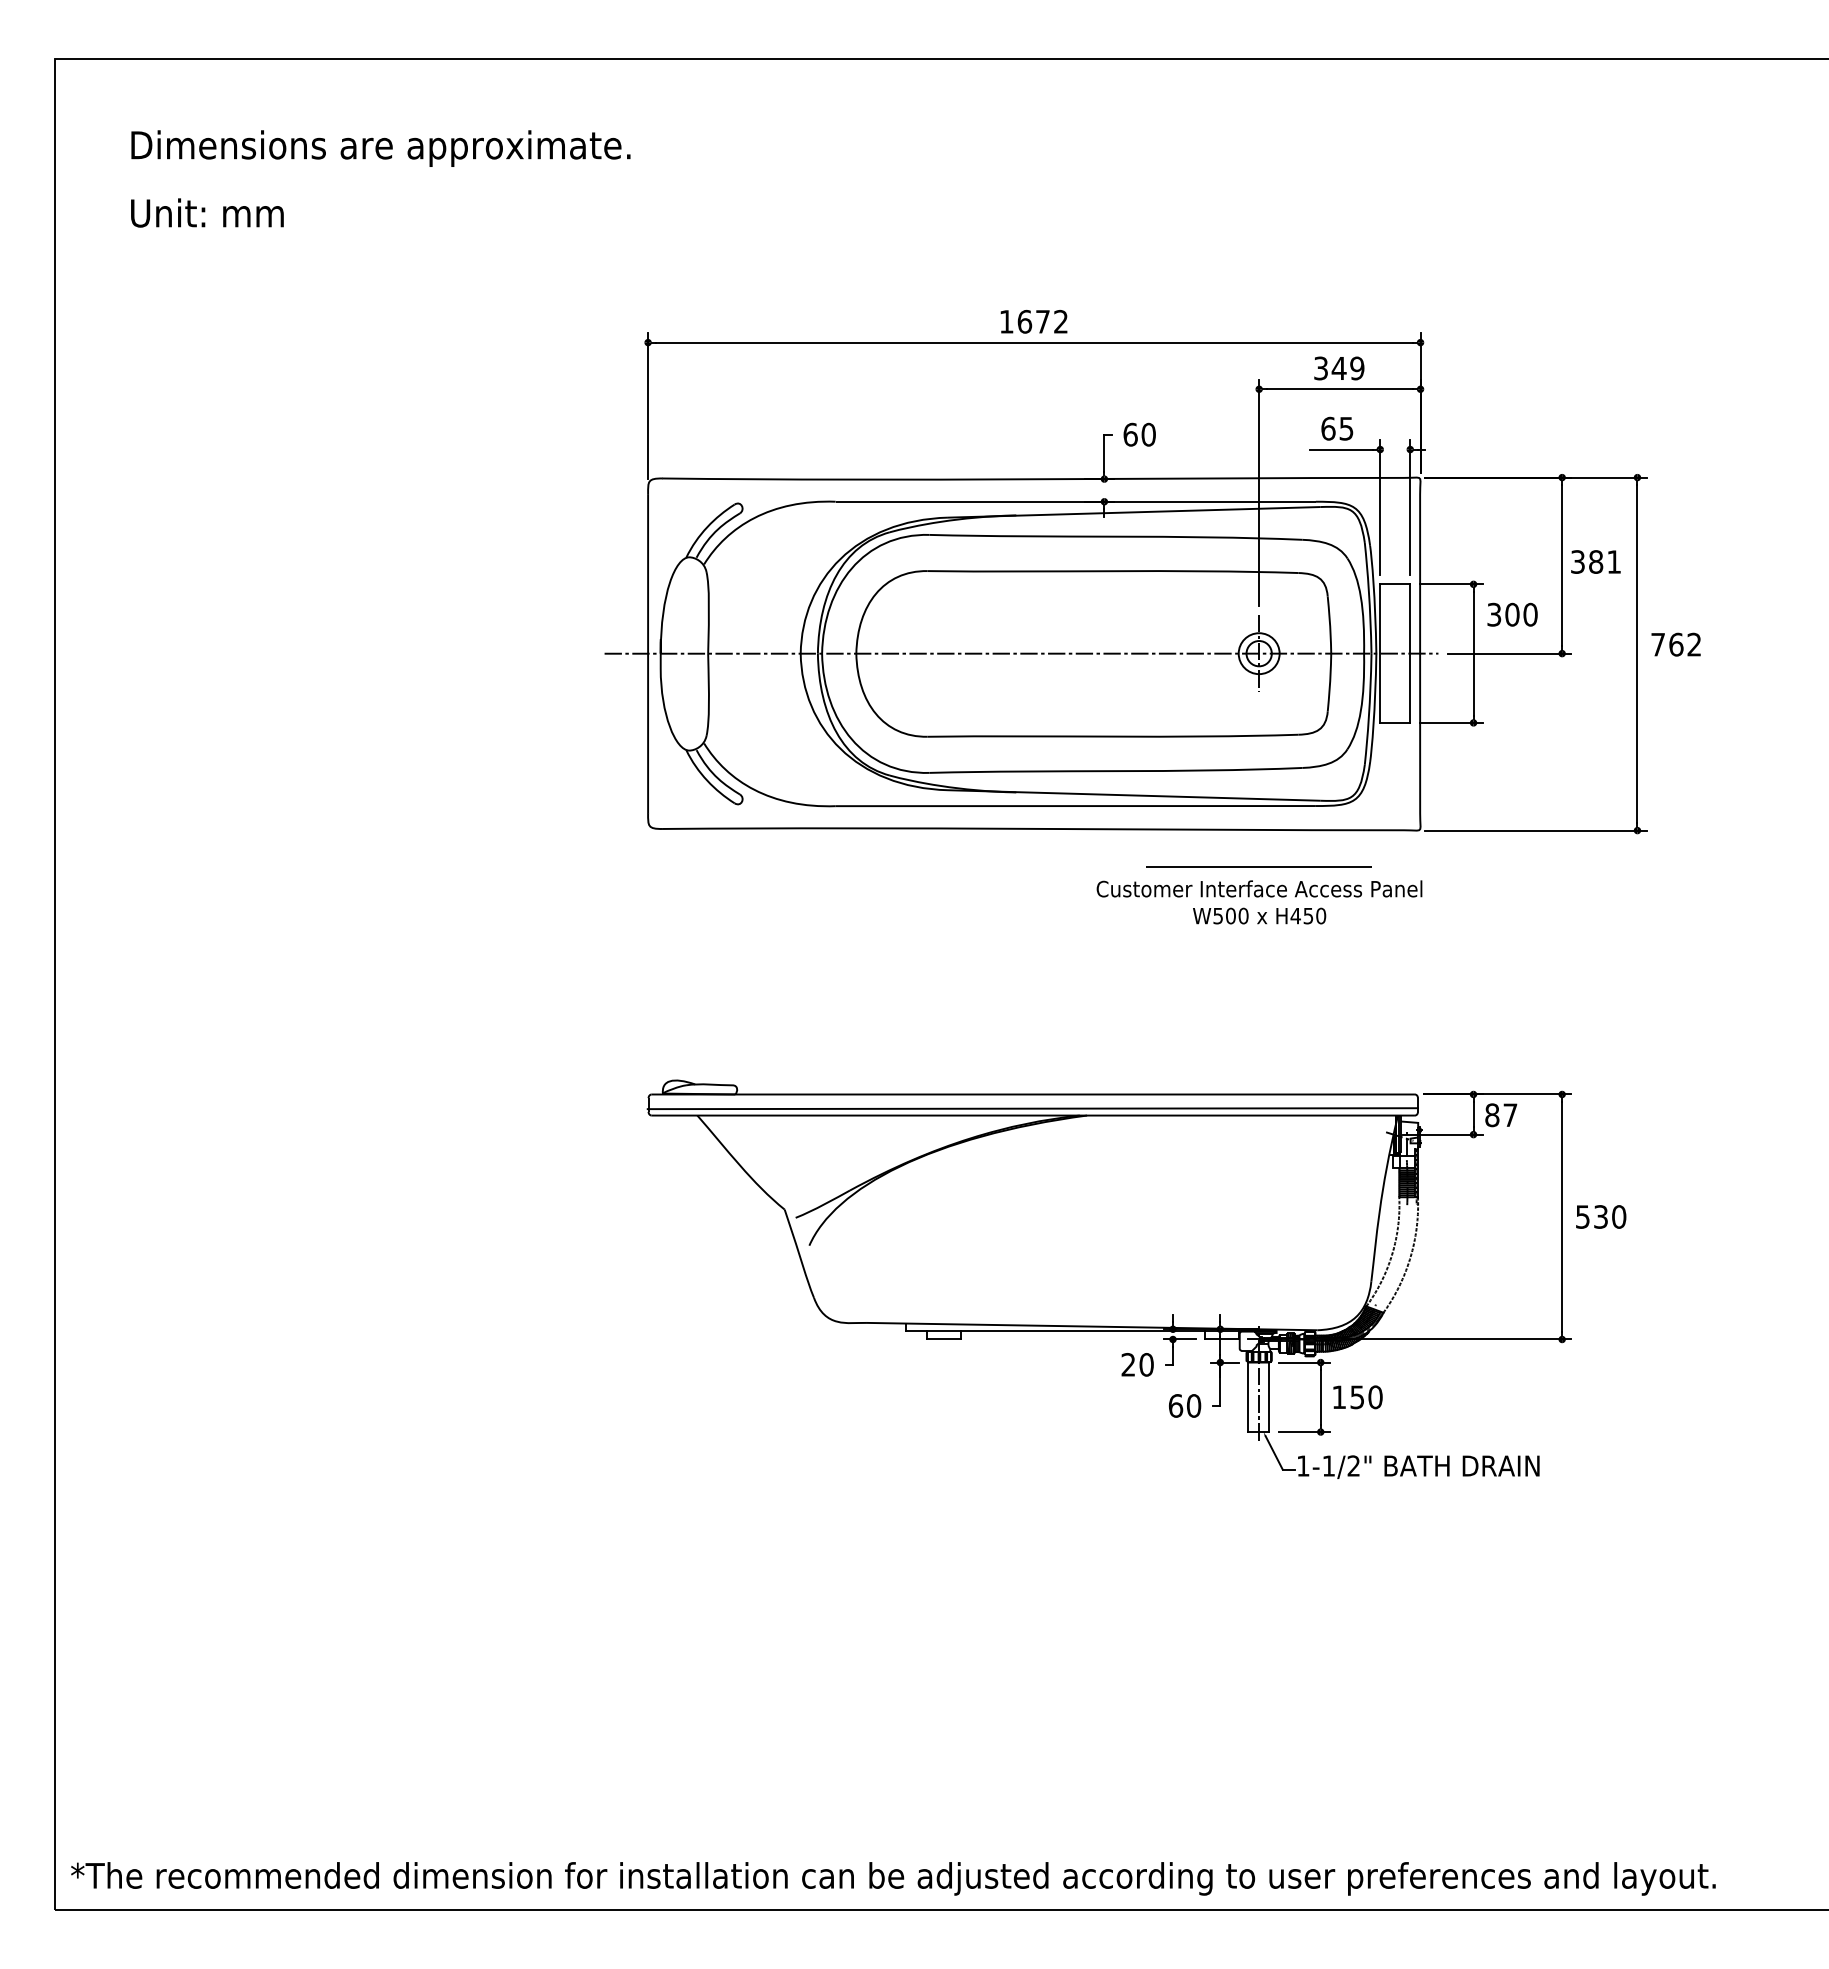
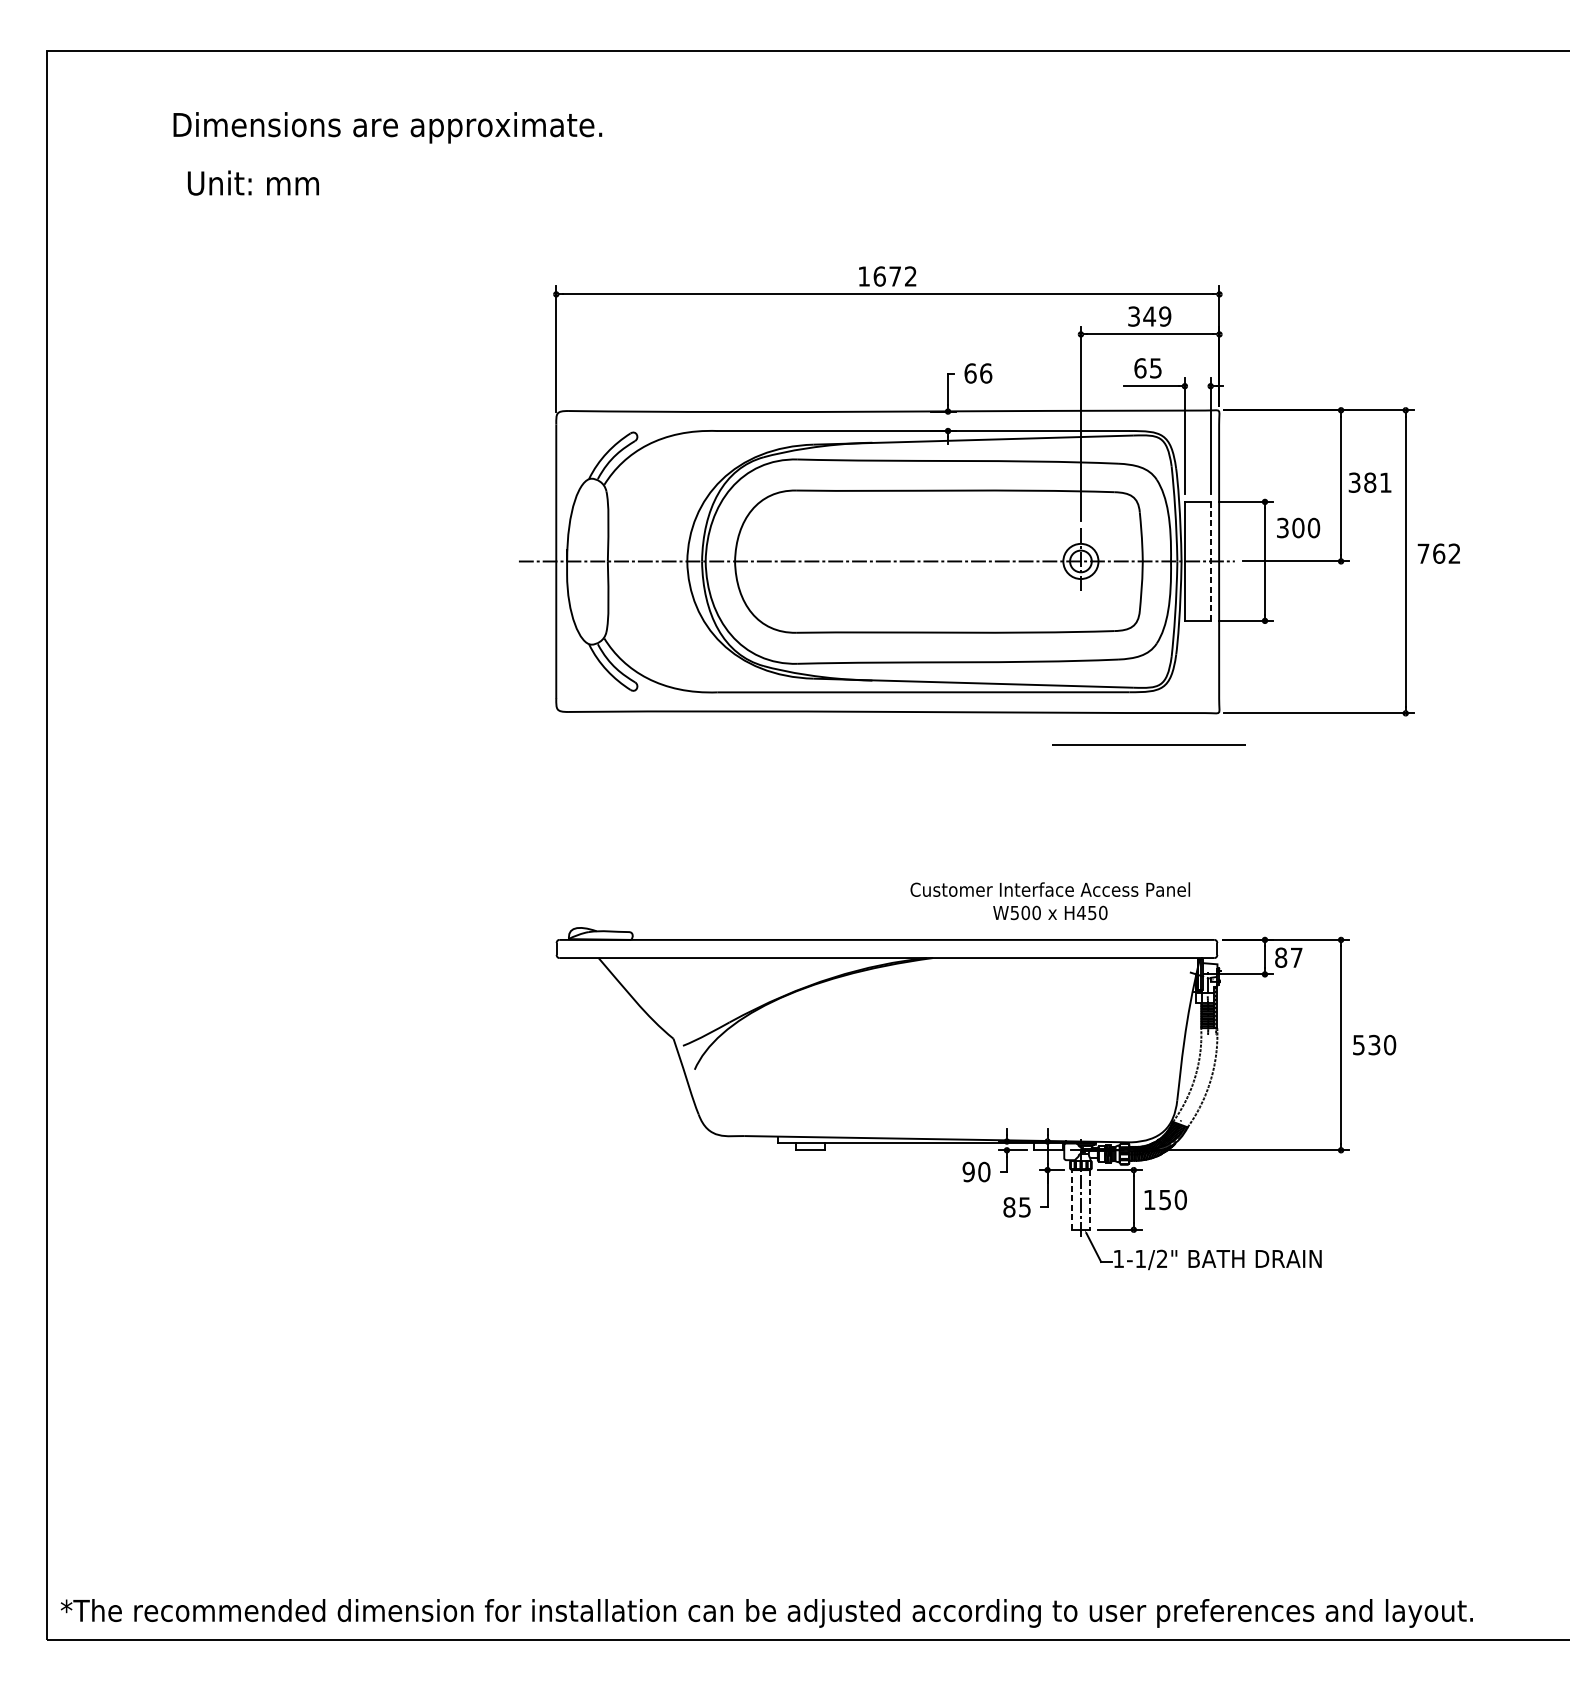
text: (380, 148) -> (387, 127), moved
text: (207, 212) -> (253, 182), moved
text: (1148, 434) -> (985, 373), 60 -> 66
line: (1410, 653) -> (1210, 561), solid -> dashed
line: (1258, 866) -> (1148, 744), moved
text: (1259, 902) -> (1050, 901), moved
line: (1032, 1108) -> (886, 951), removed
text: (1128, 1364) -> (968, 1171), 20 -> 90
line: (1248, 1397) -> (1071, 1200), solid -> dashed
line: (1269, 1397) -> (1089, 1200), solid -> dashed
text: (1184, 1405) -> (1016, 1206), 60 -> 85

